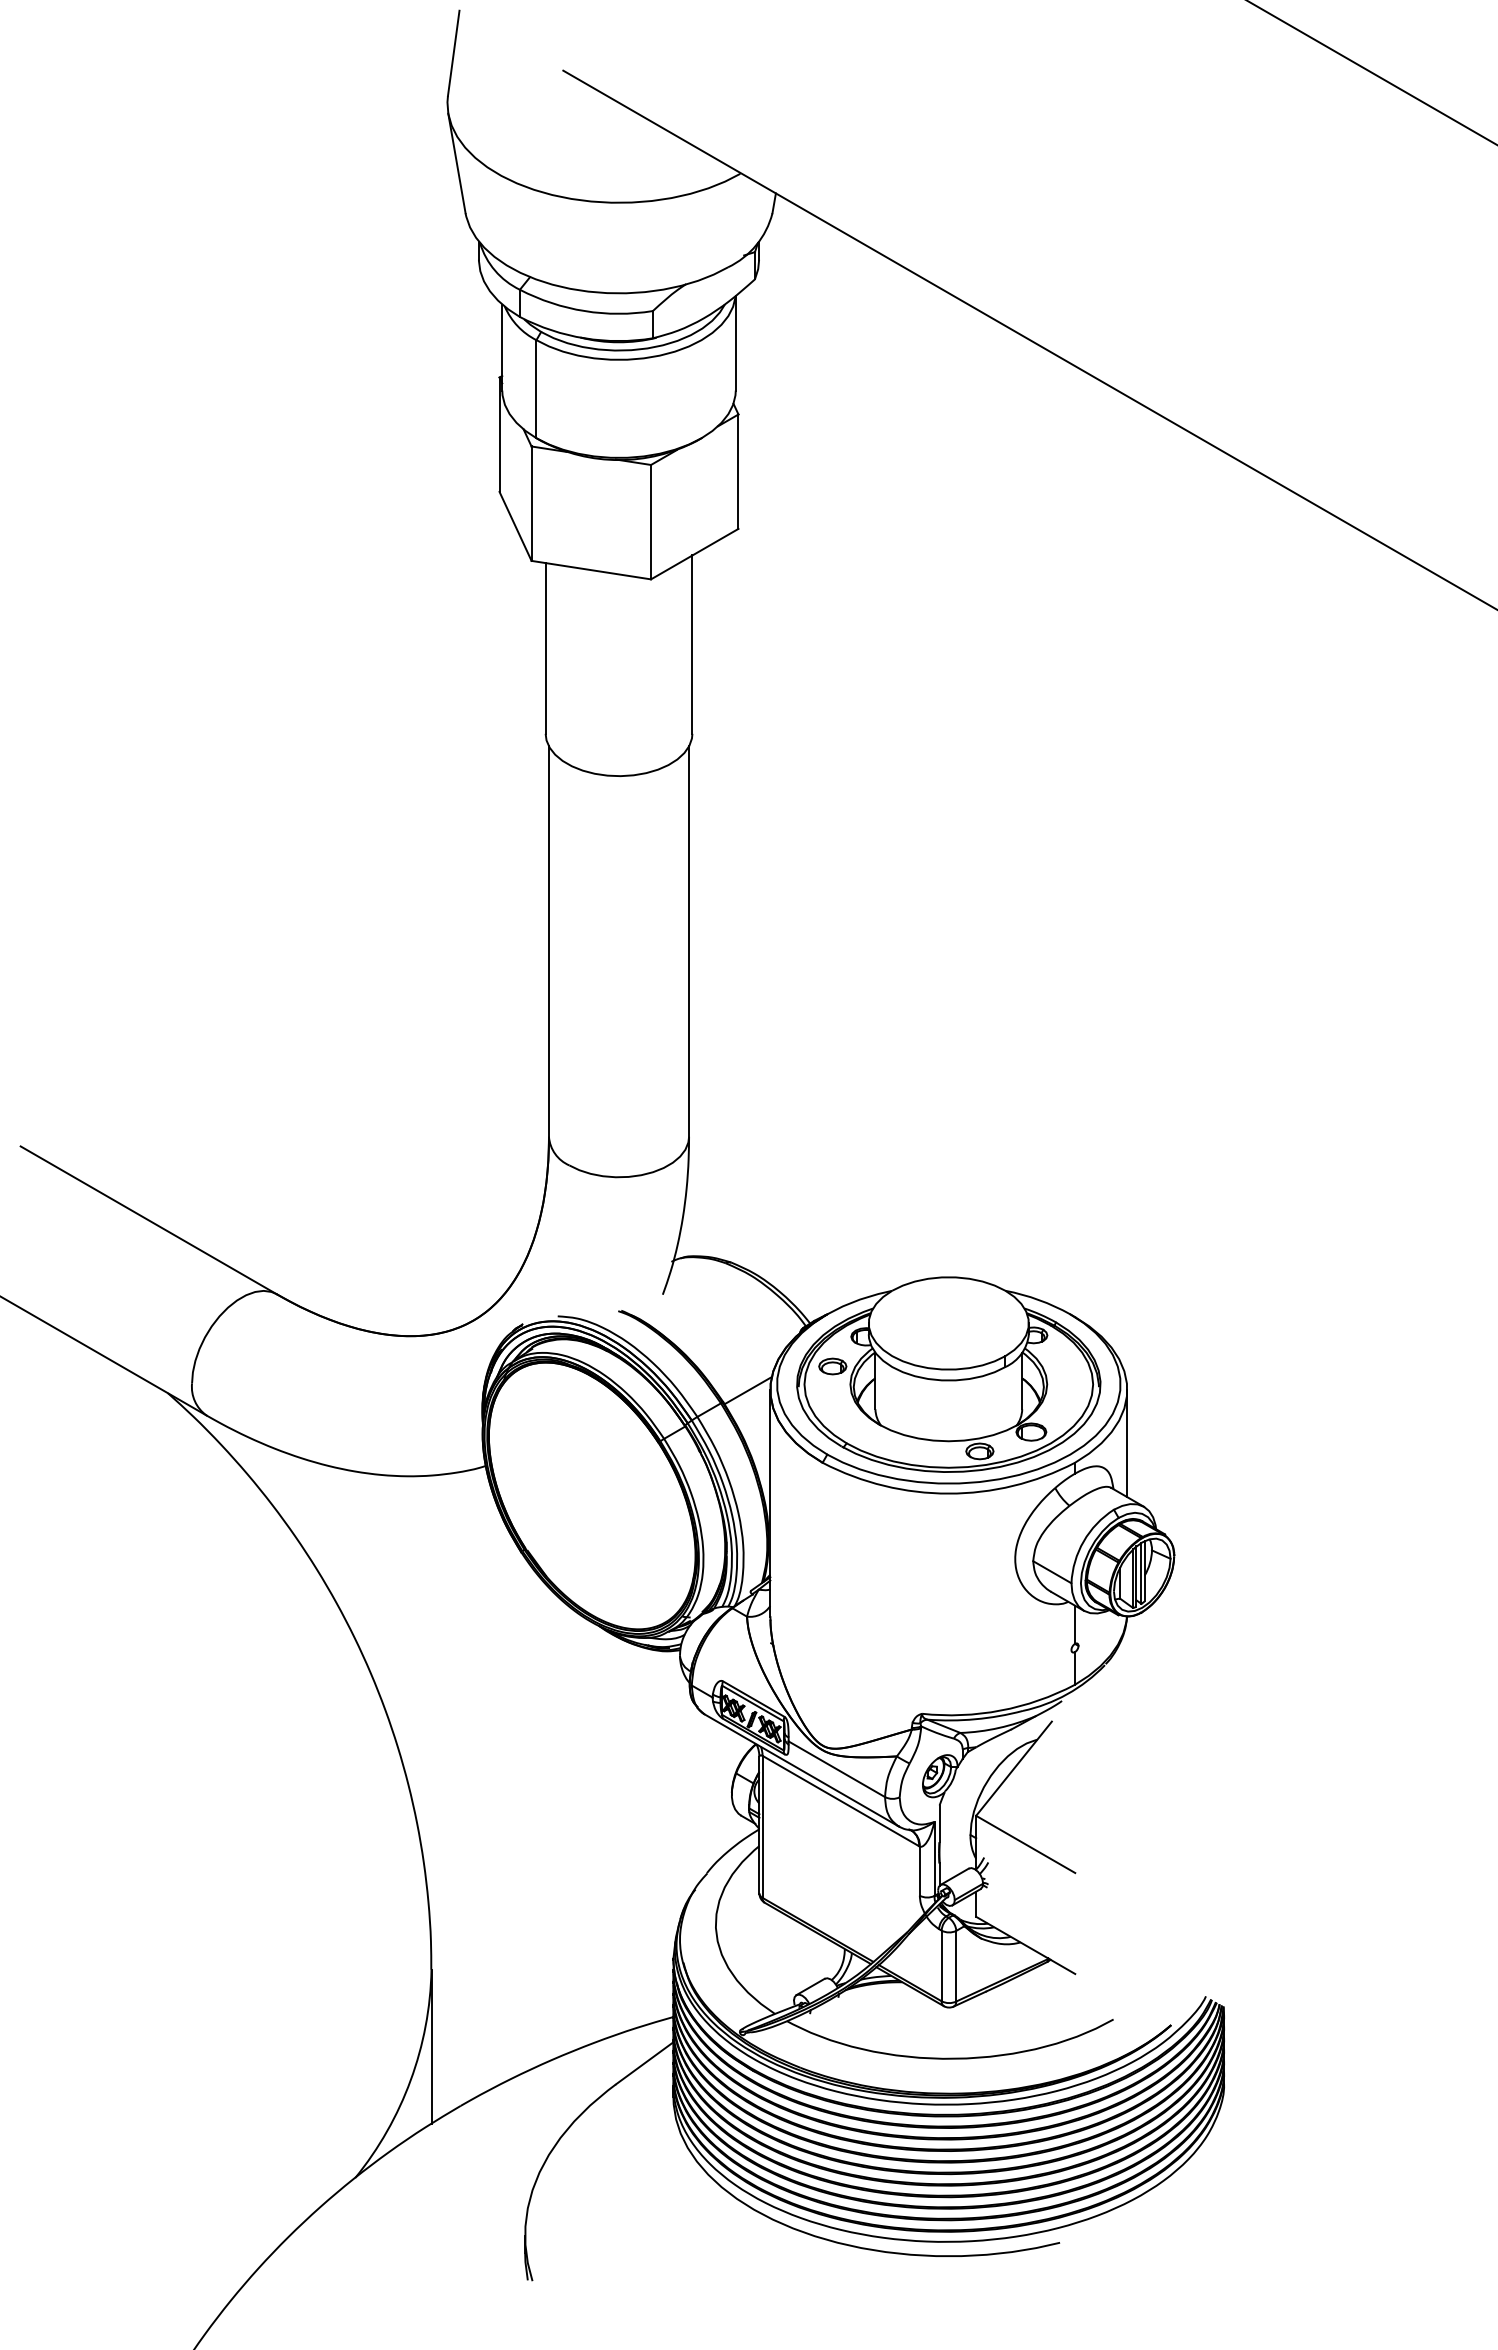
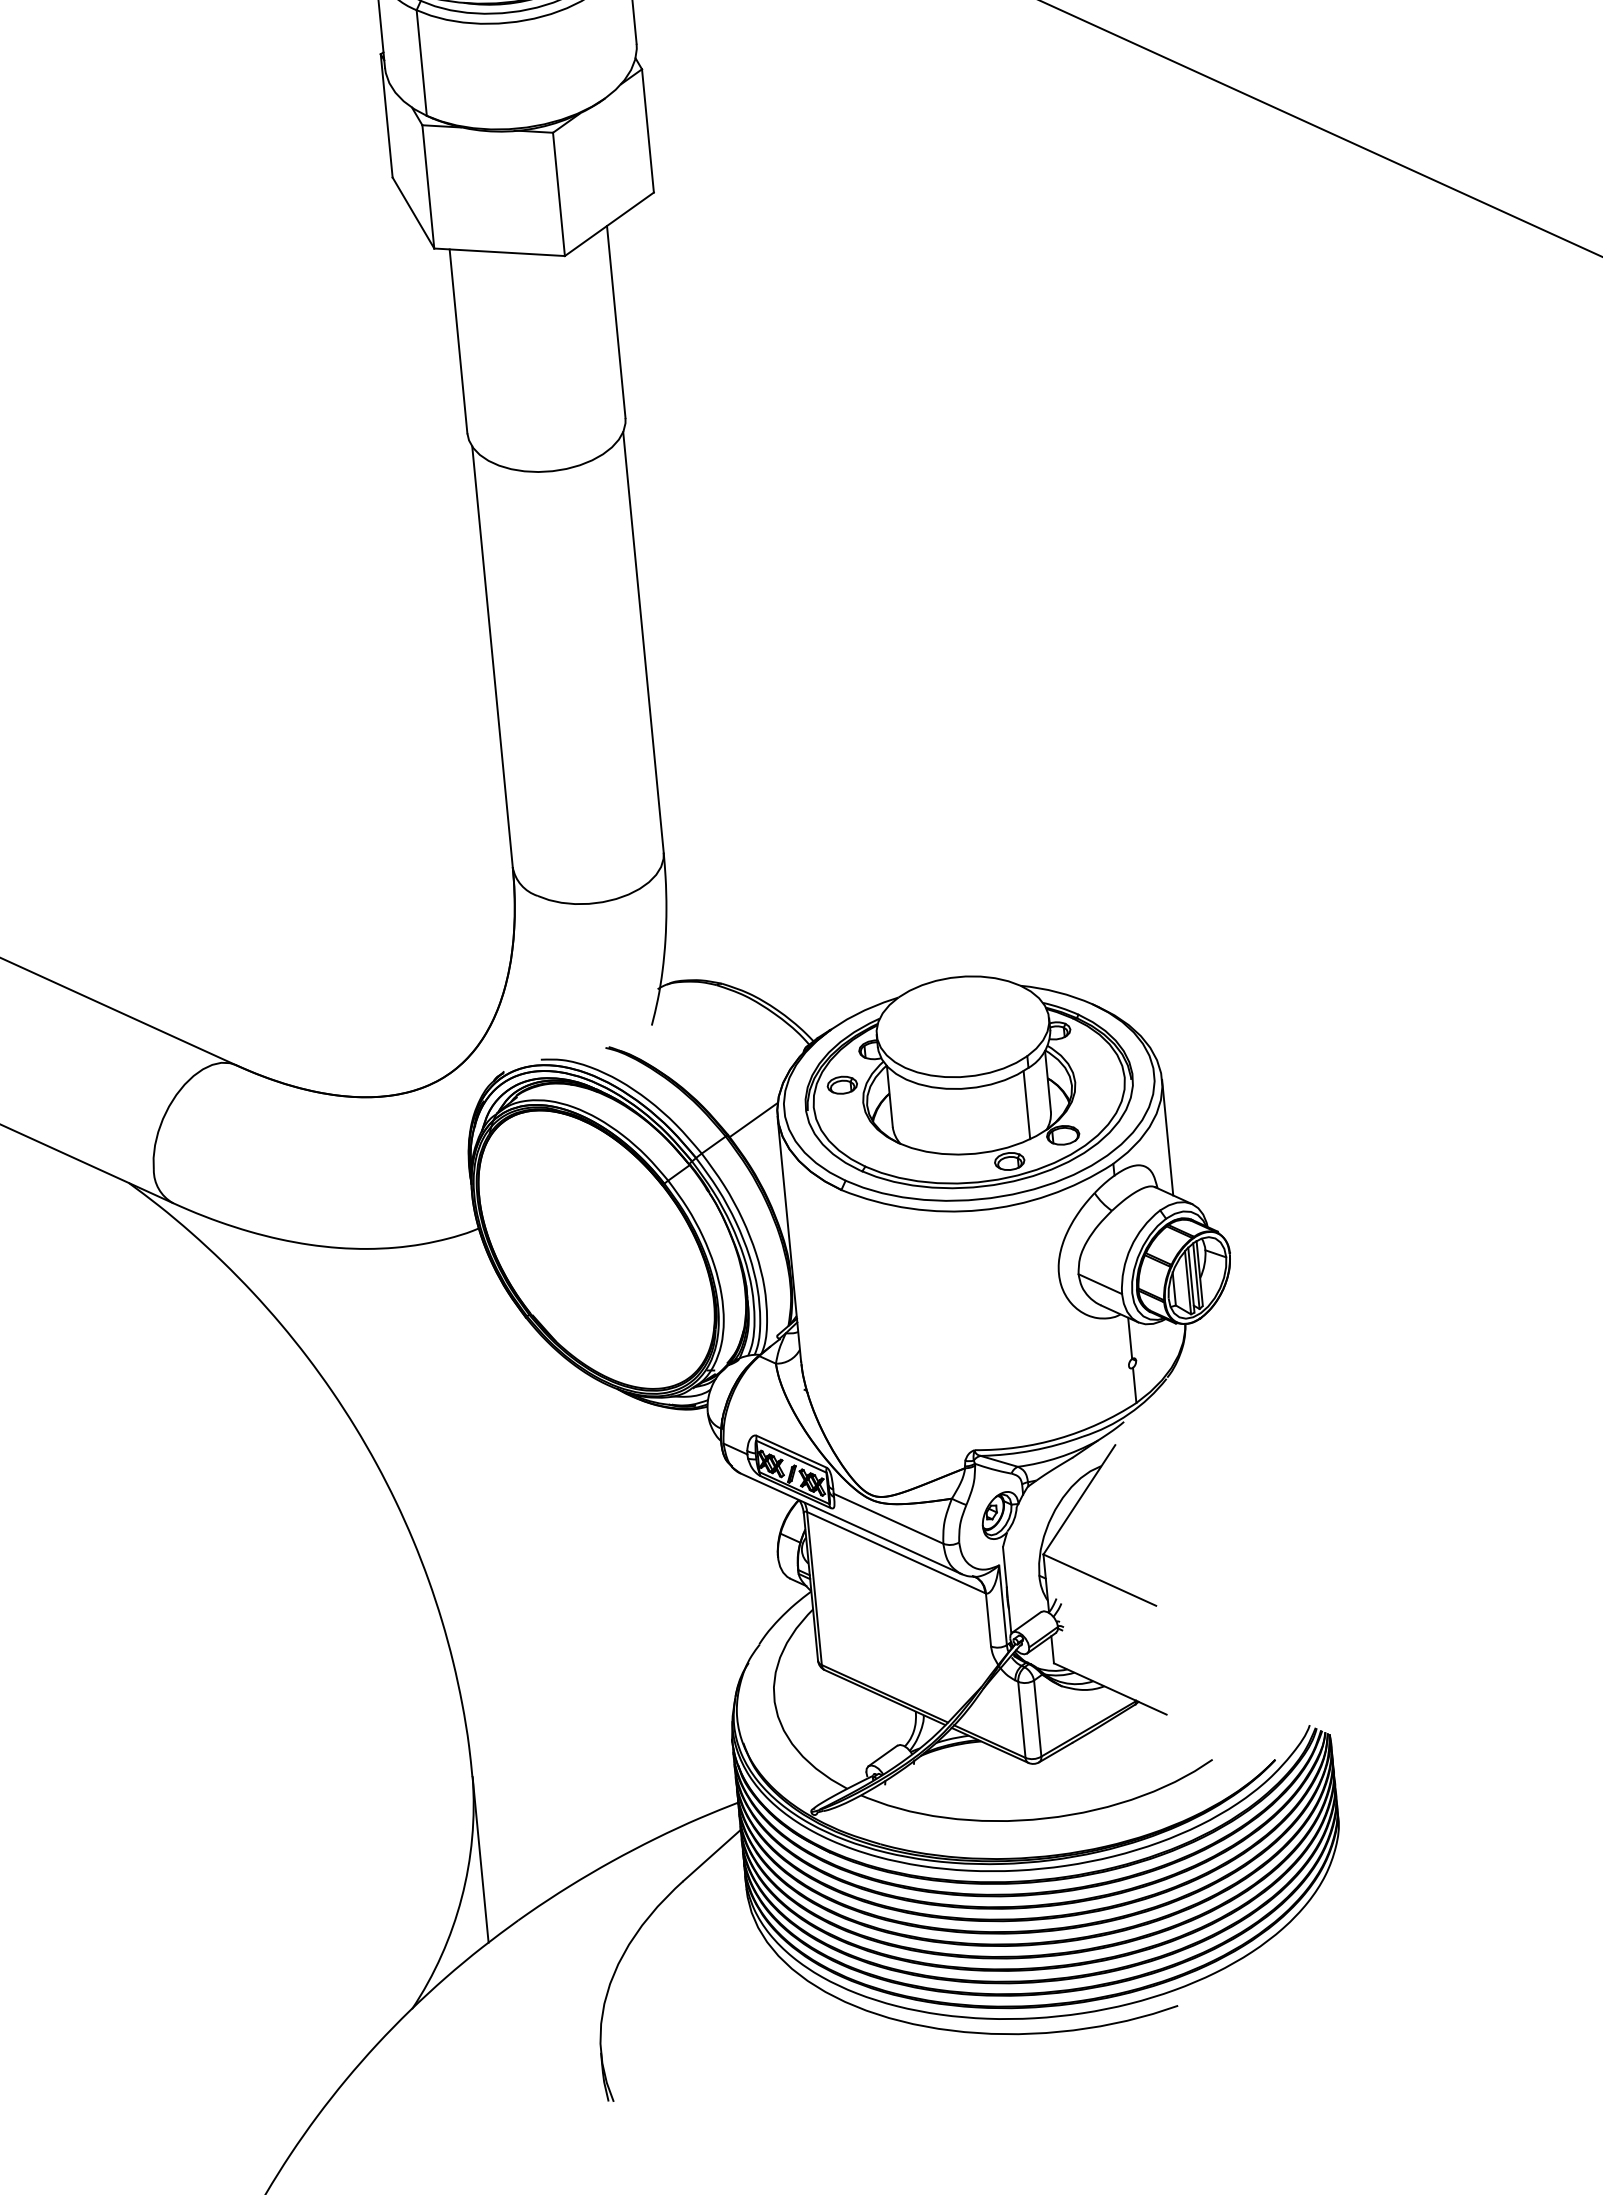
line: (1000, 1400) -> (1026, 1104), added

